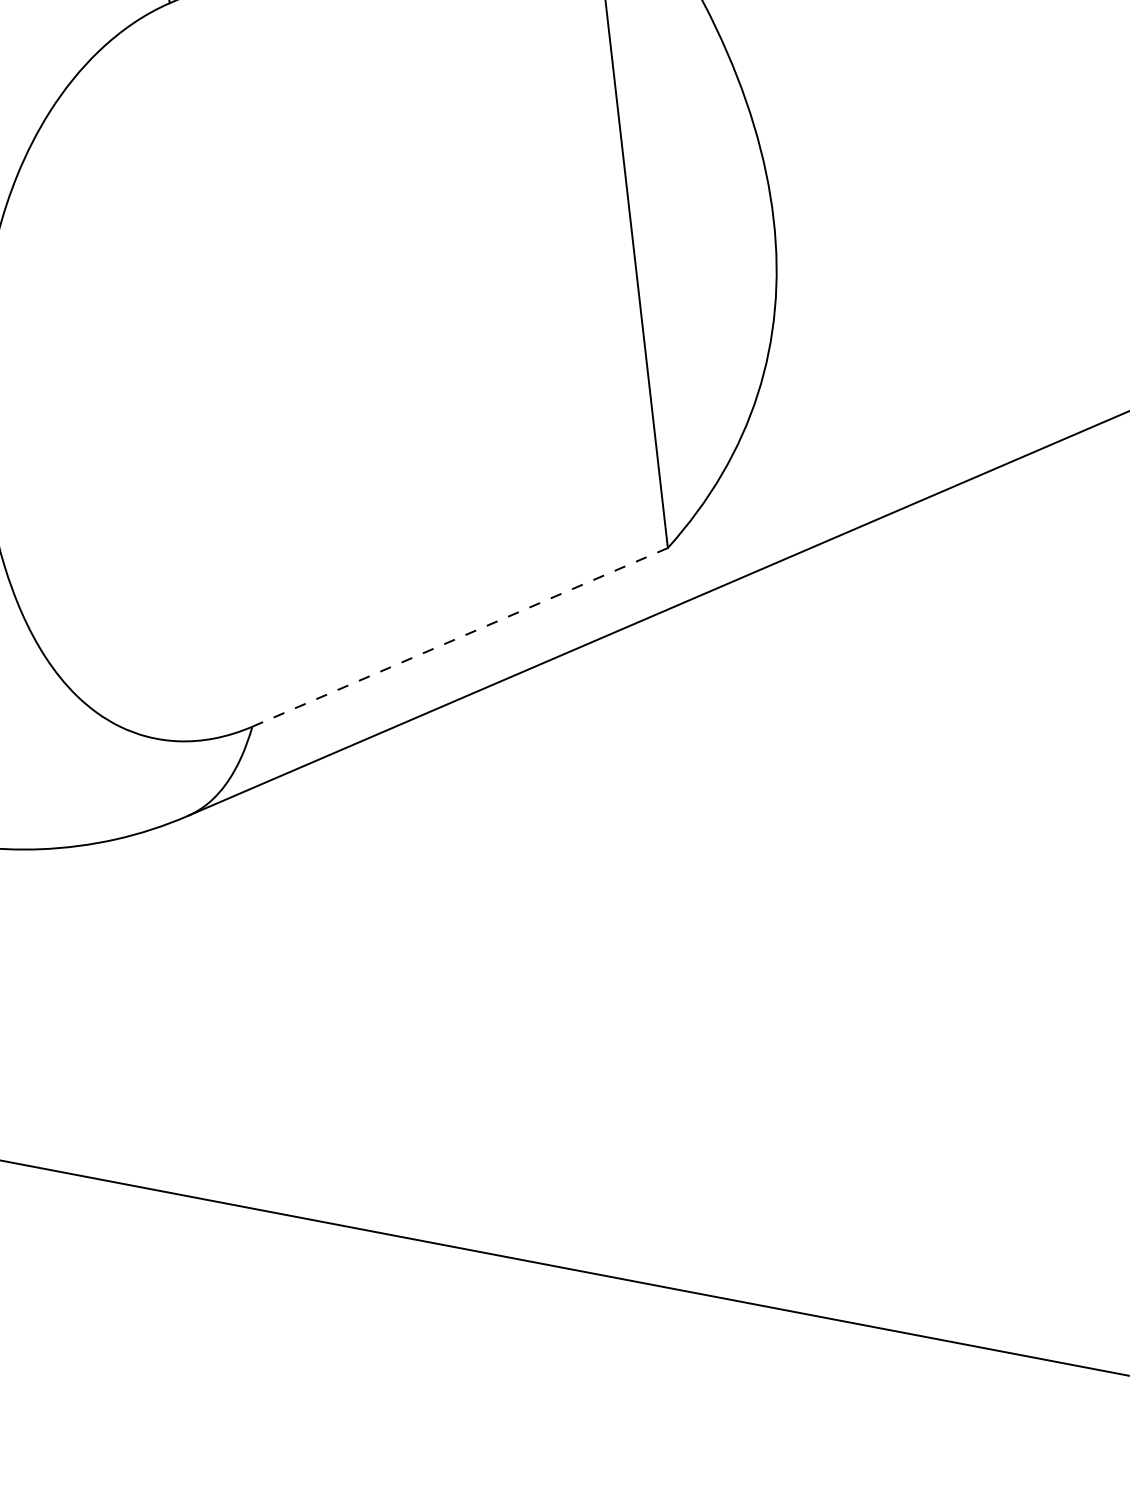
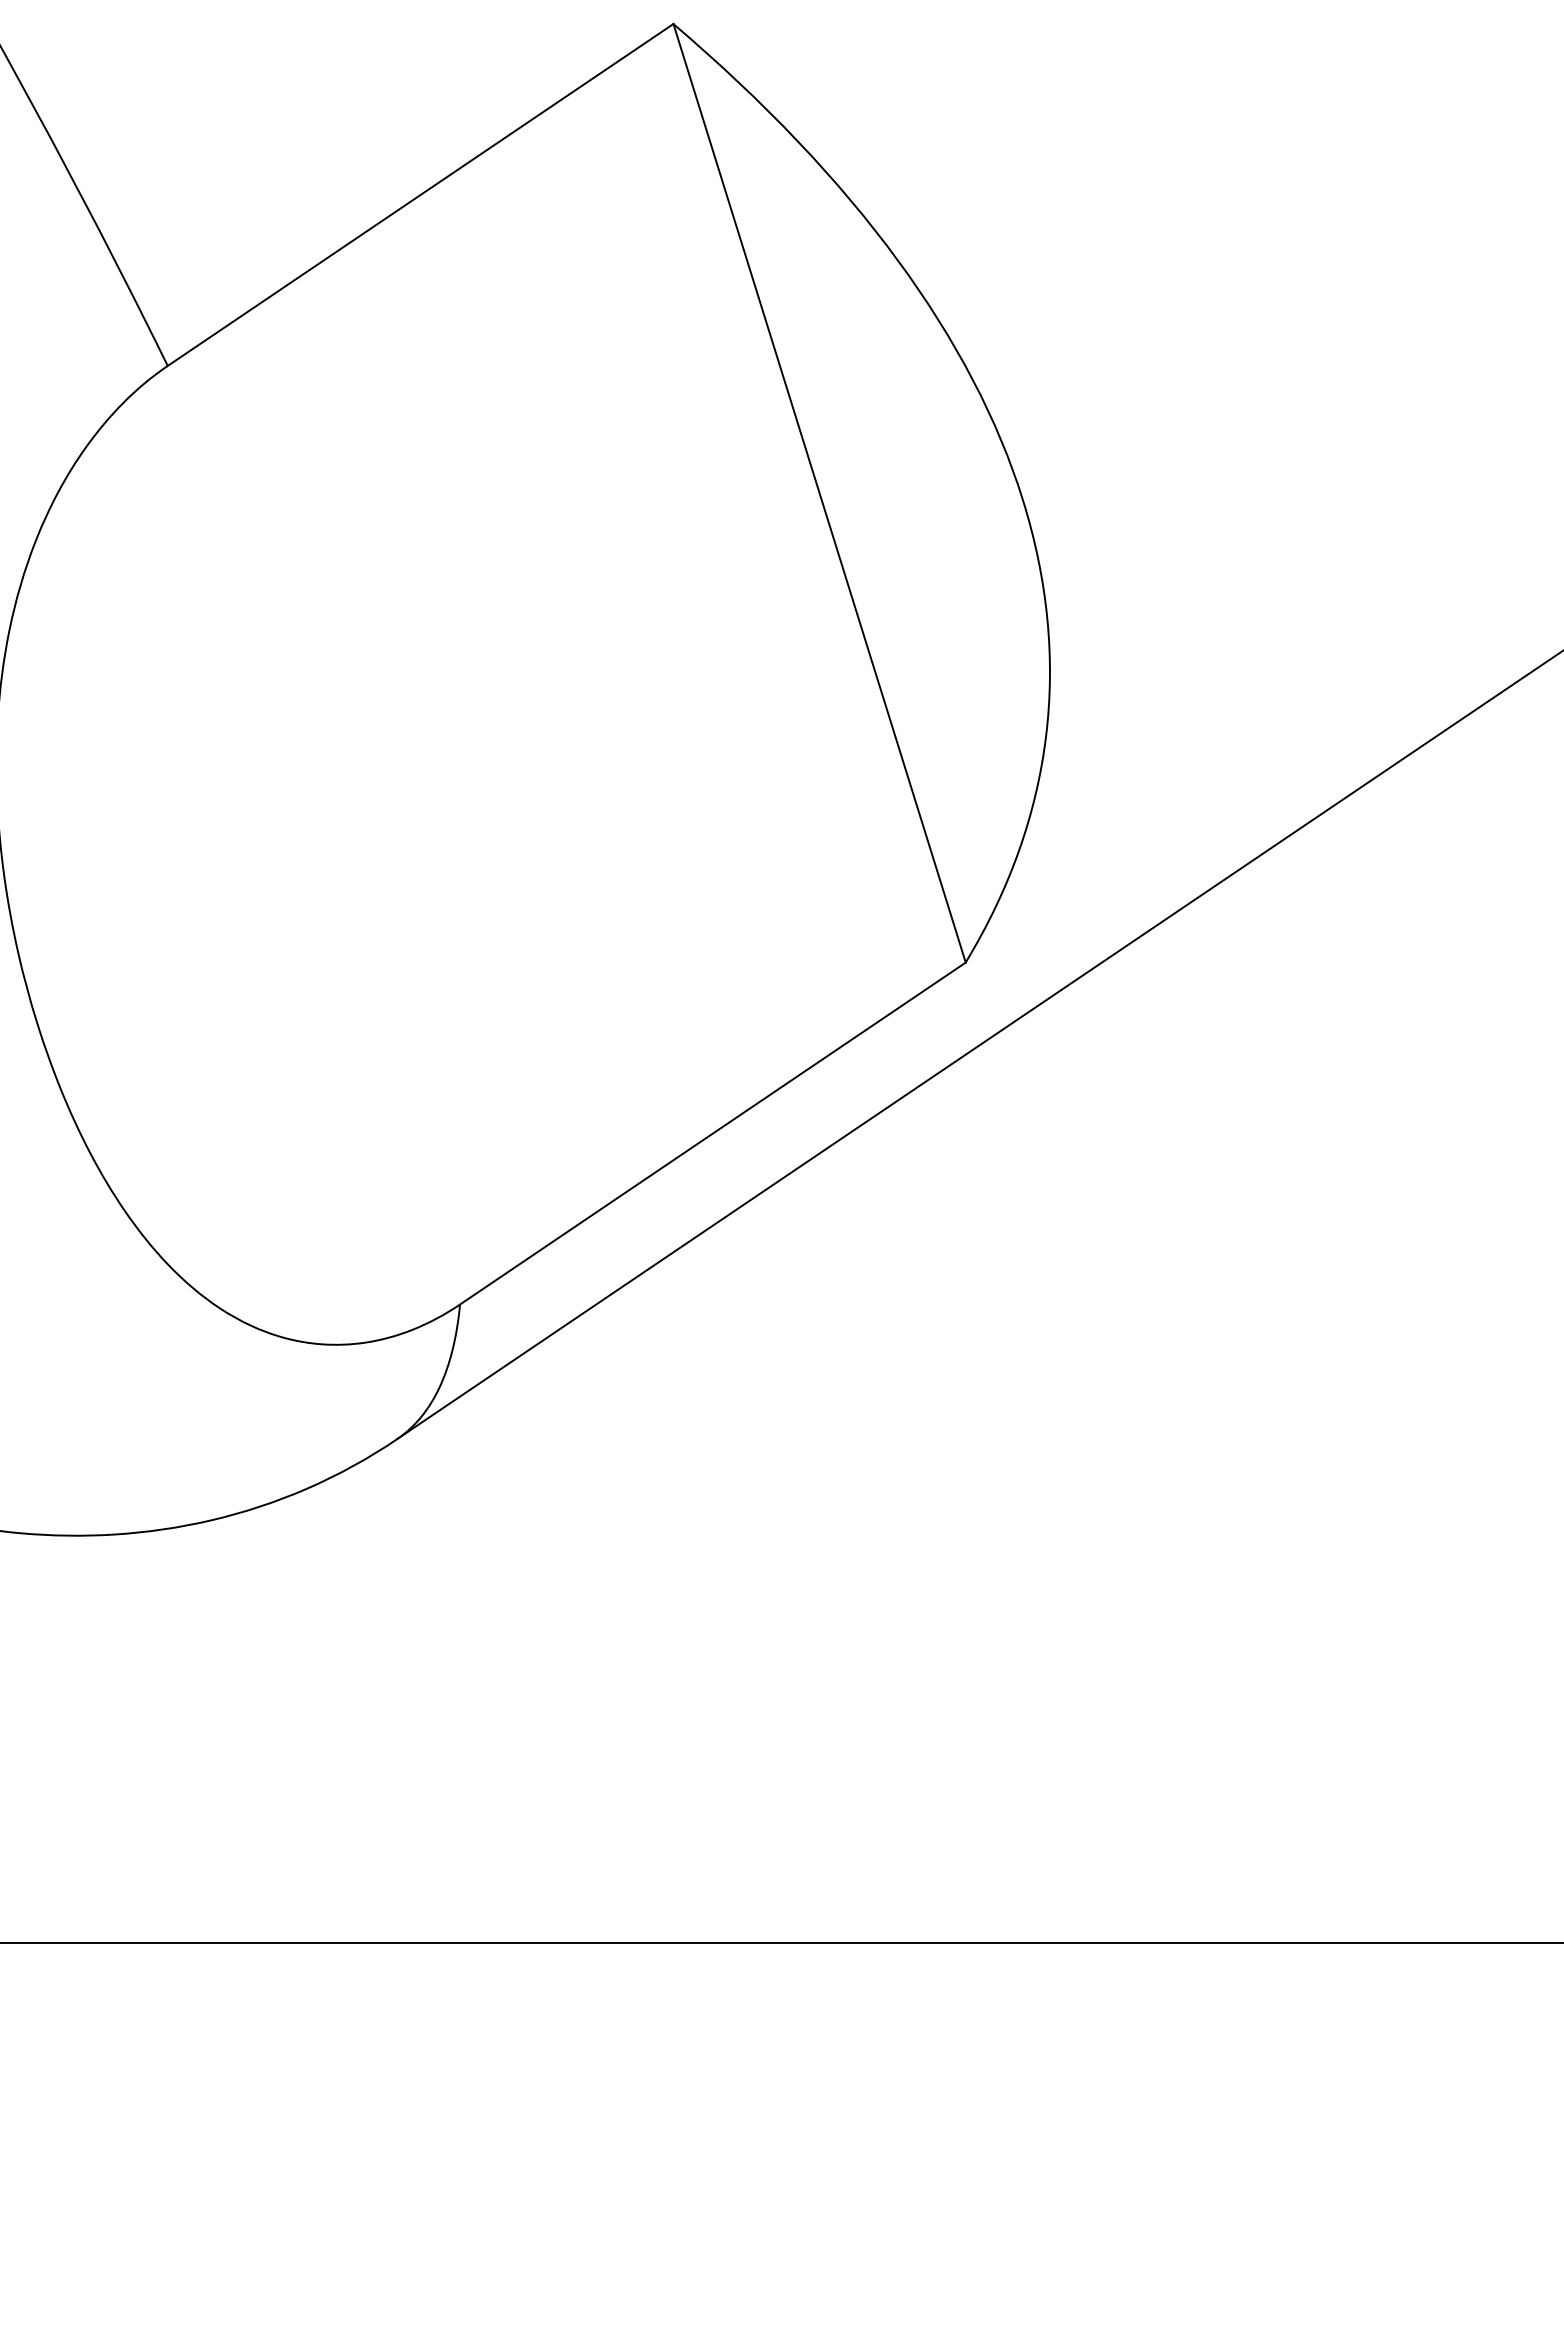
line: (460, 637) -> (713, 1133), dashed -> solid

